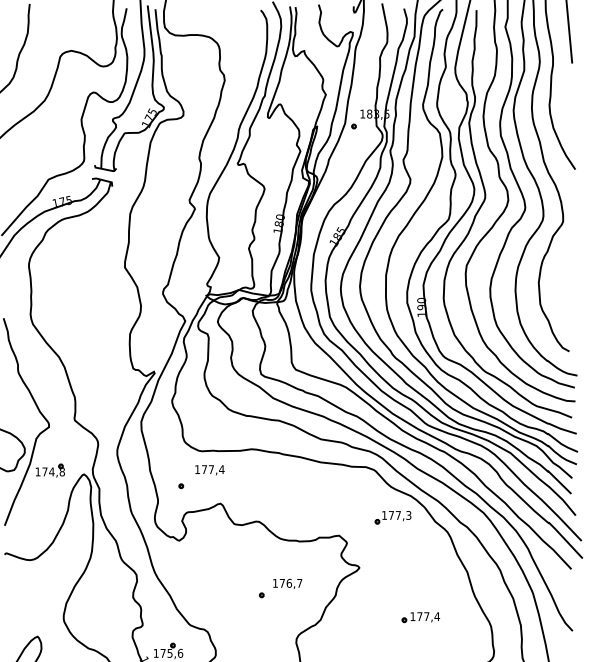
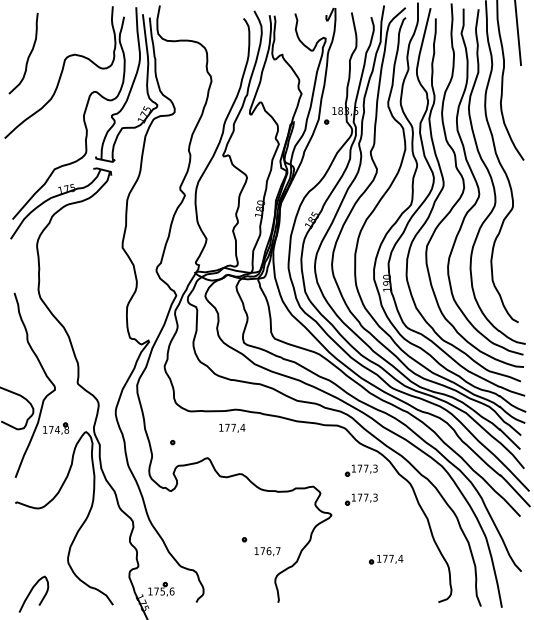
text: (210, 470) -> (232, 428), moved
part: (393, 550) -> (361, 499), added
text: (287, 583) -> (267, 551), moved

